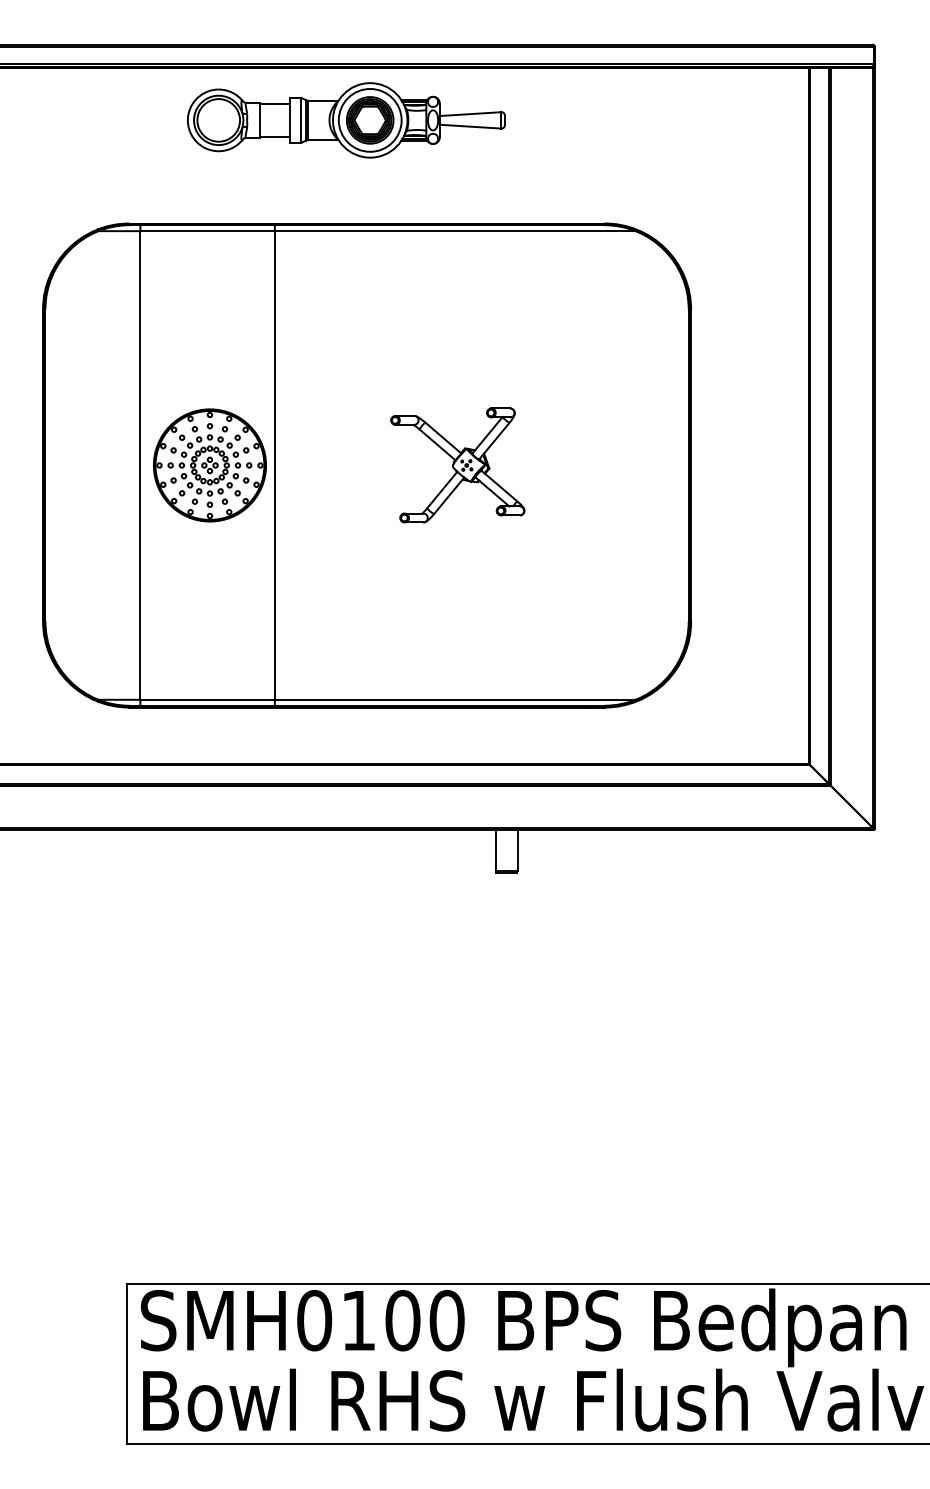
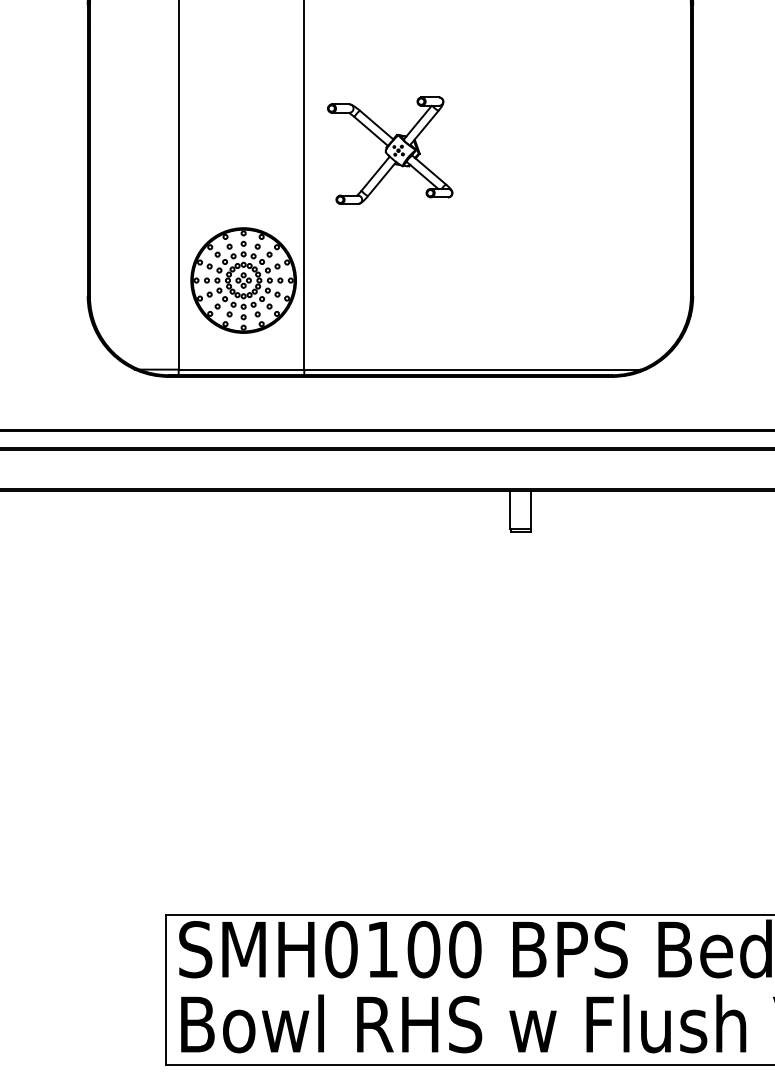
part: (209, 465) -> (243, 280), moved
part: (457, 465) -> (389, 150), moved

